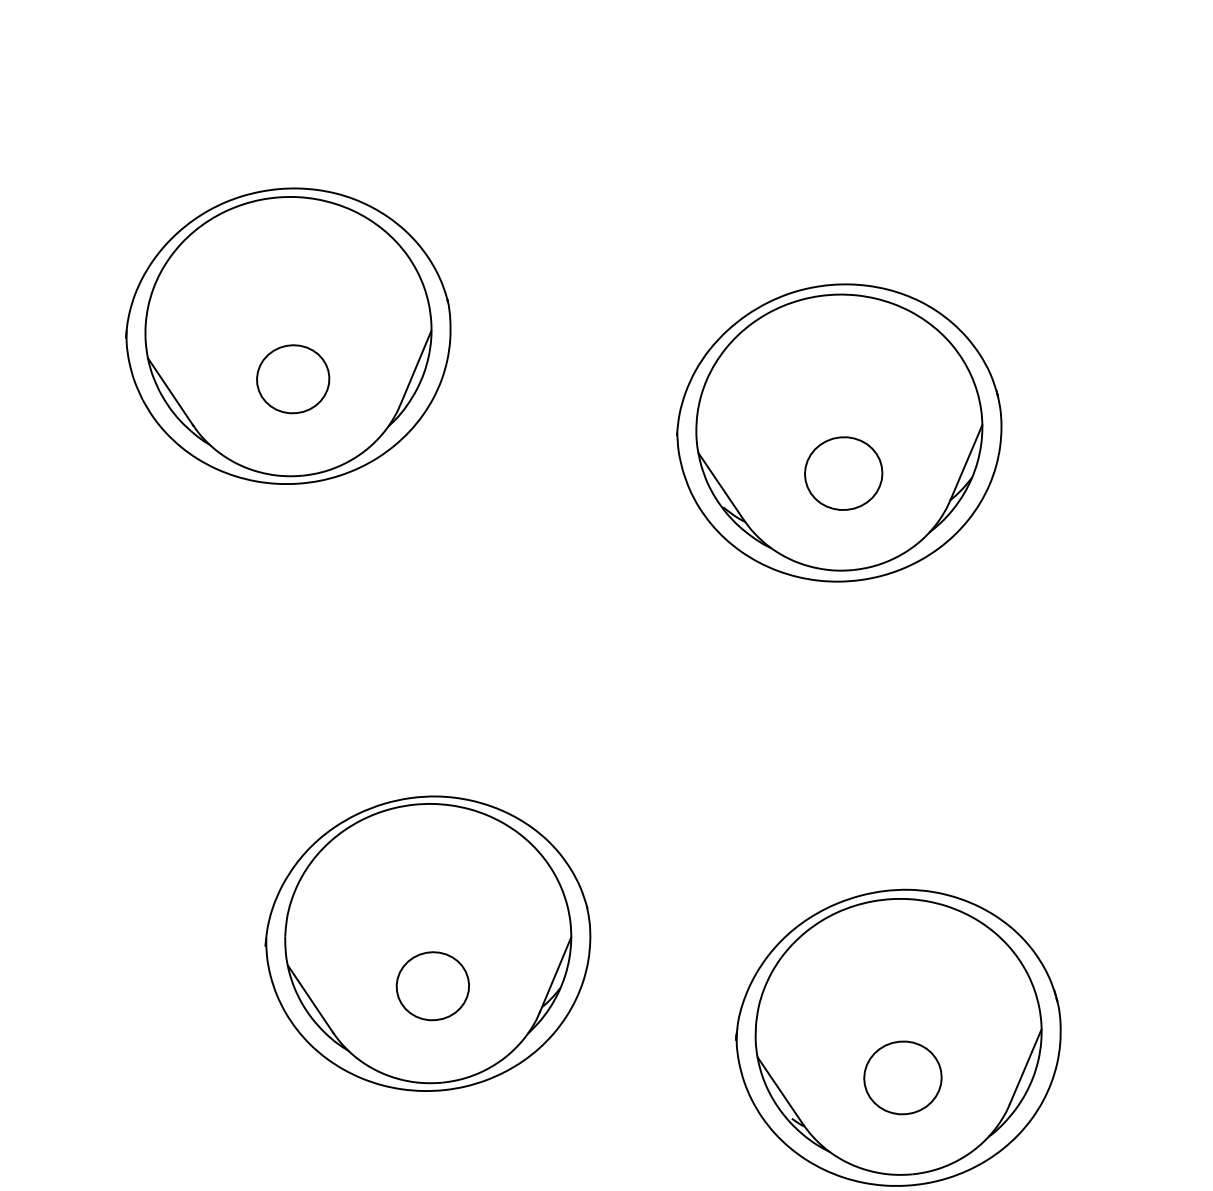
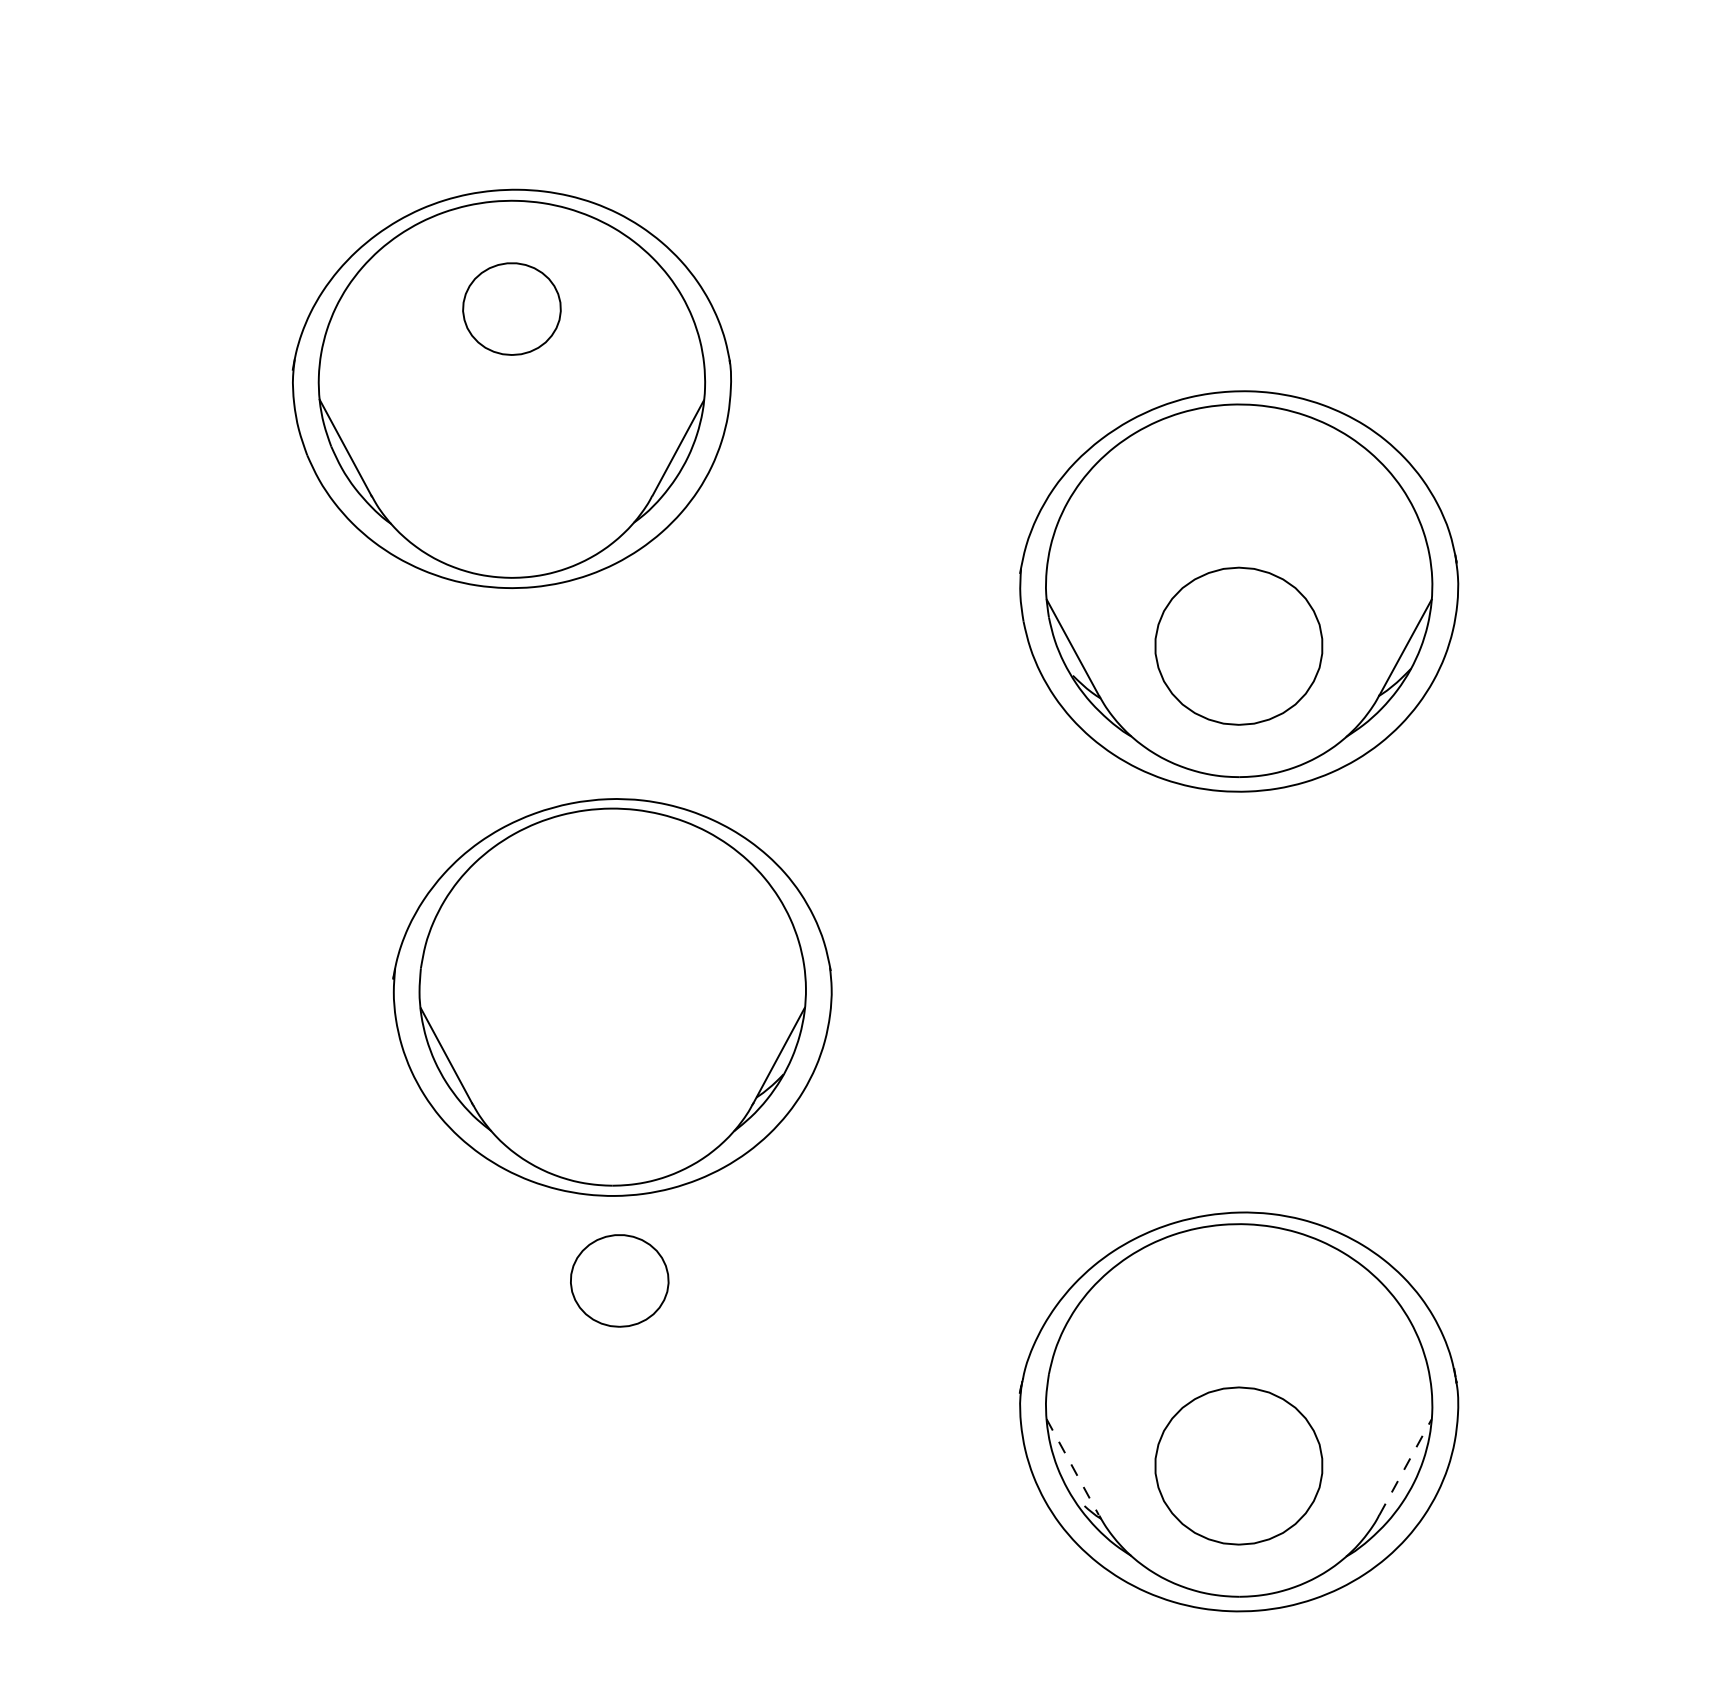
part: (292, 378) -> (511, 308), moved
part: (843, 473) -> (1239, 646), size x1.6
part: (428, 943) -> (612, 997), moved
line: (1025, 1066) -> (1405, 1466), solid -> dashed
part: (903, 1077) -> (1239, 1465), size x1.6
line: (780, 1091) -> (1072, 1467), solid -> dashed

